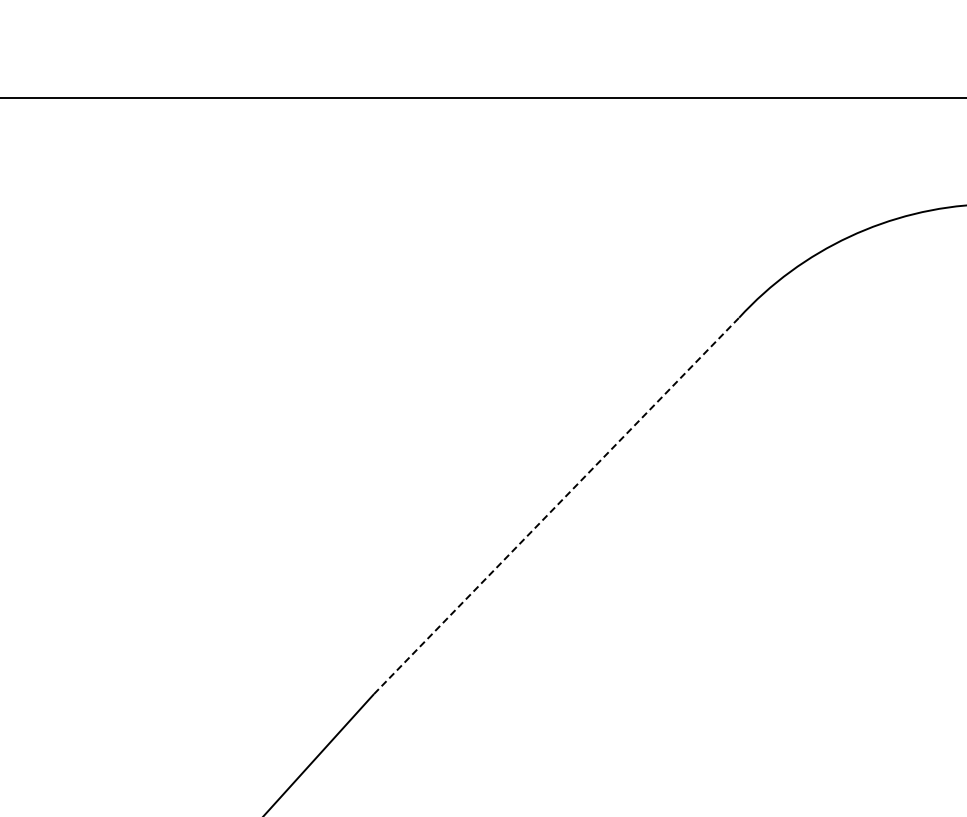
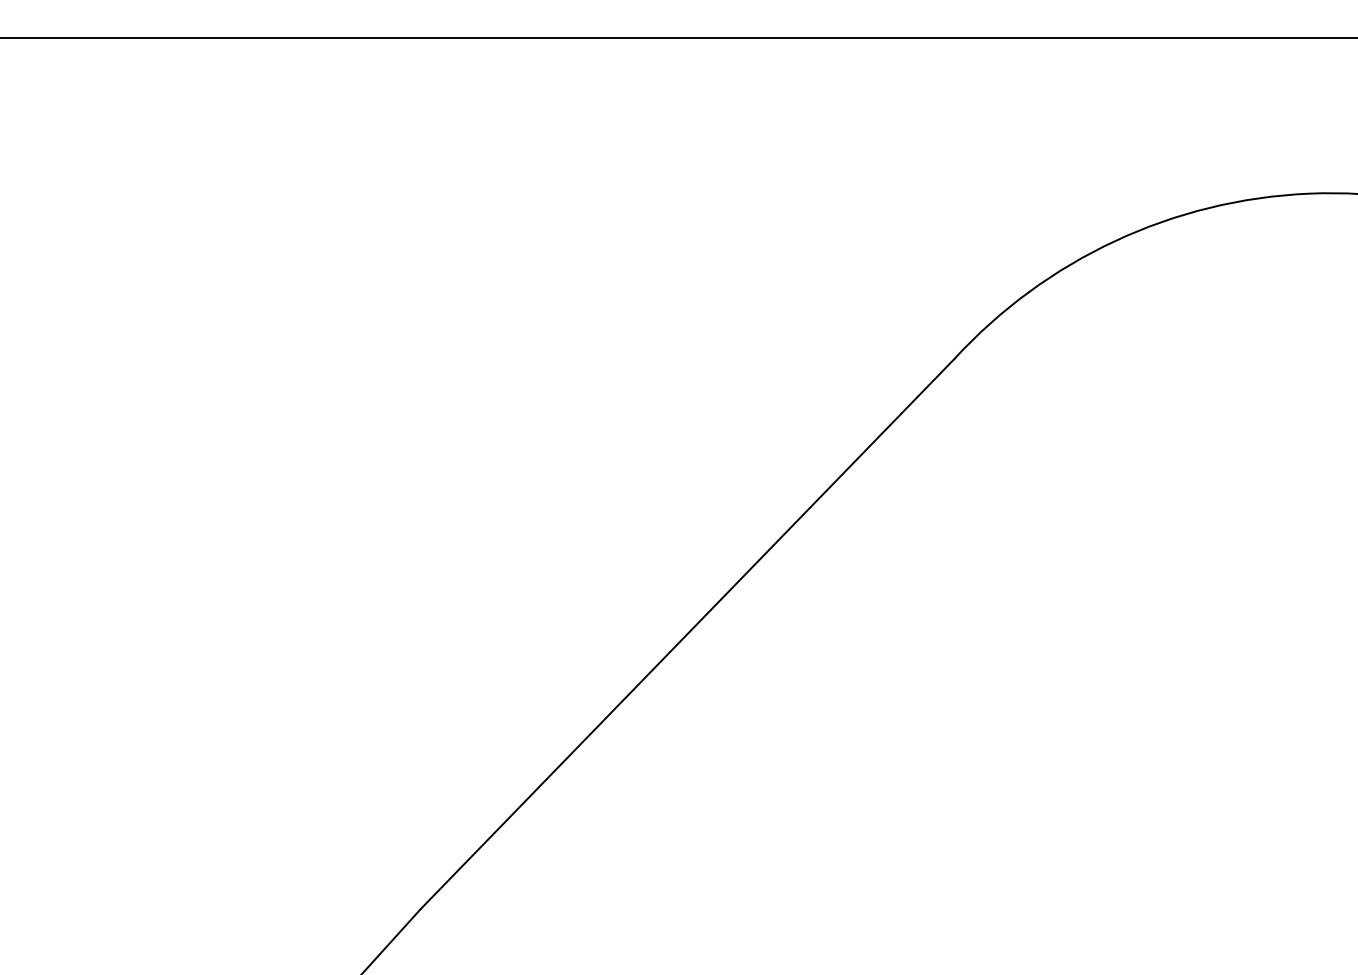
line: (556, 505) -> (687, 633), dashed -> solid

